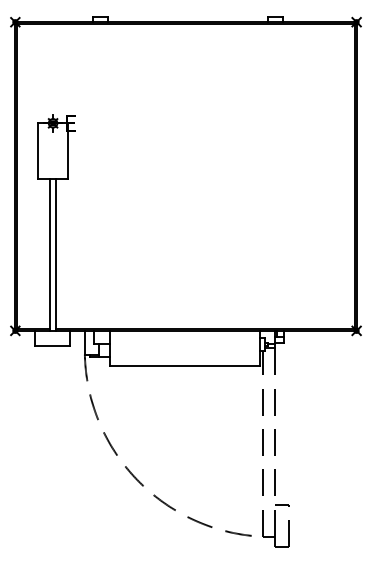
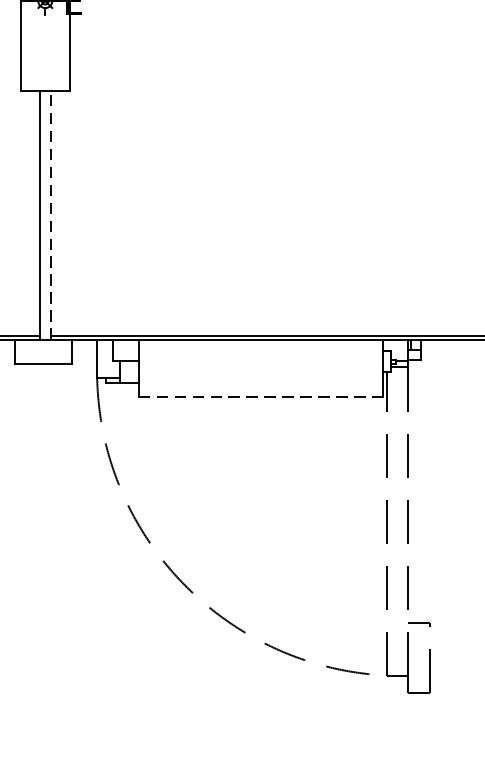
line: (56, 254) -> (50, 215), solid -> dashed
line: (185, 365) -> (261, 396), solid -> dashed

